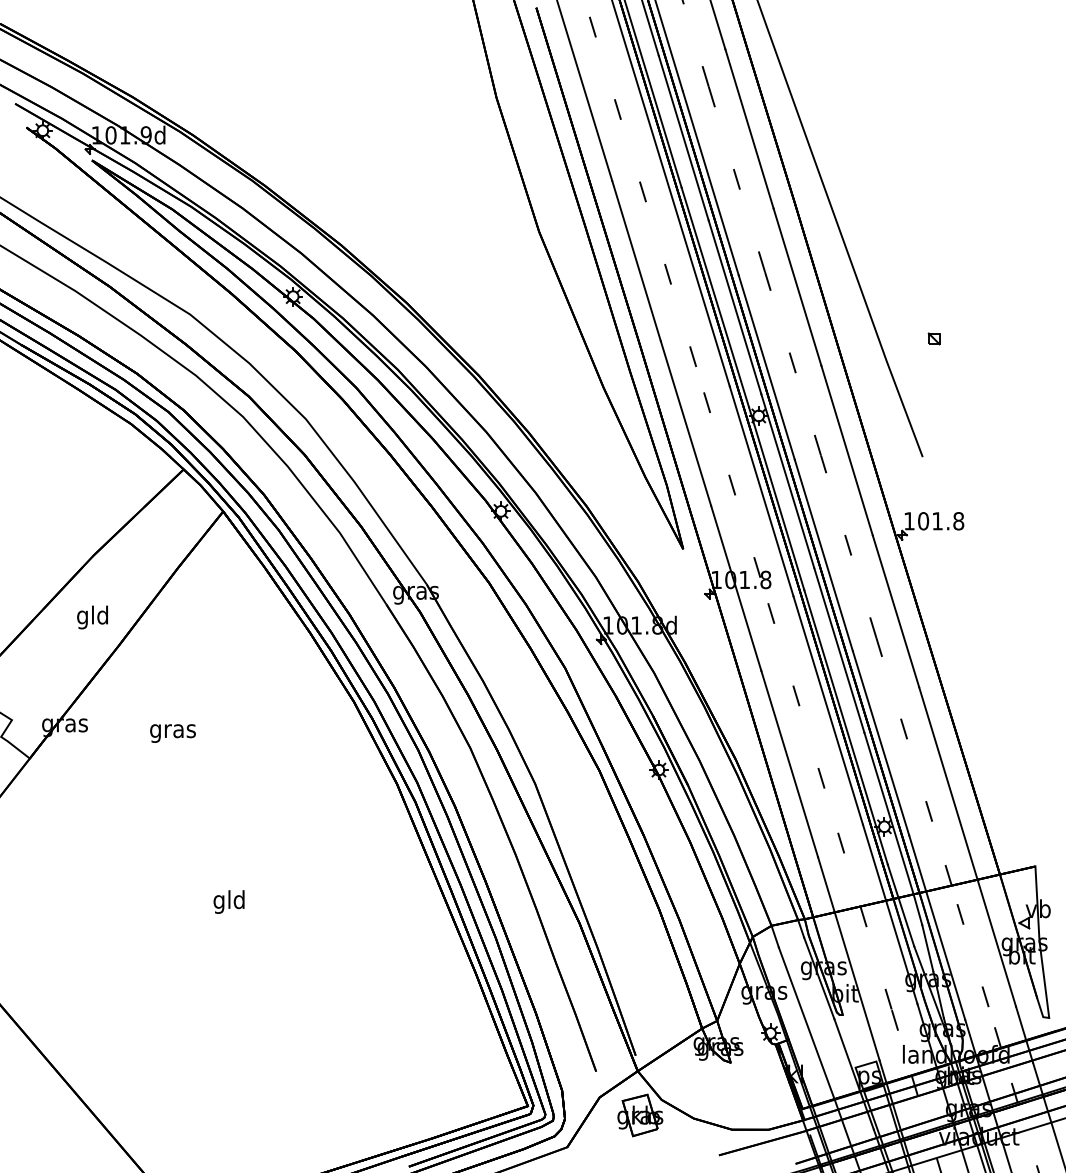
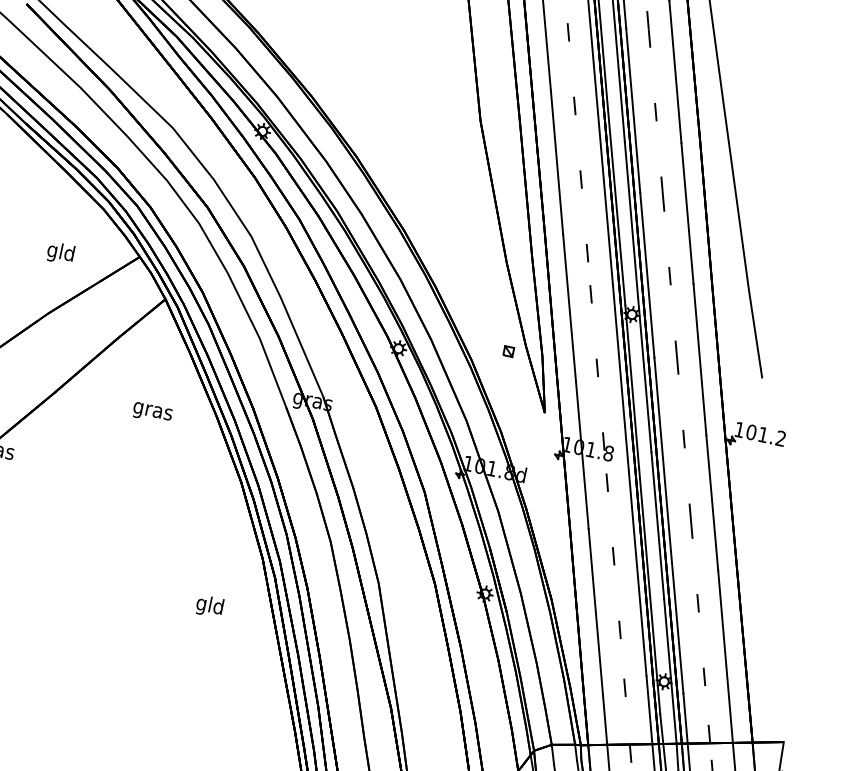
part: (933, 338) -> (508, 351), moved
text: (958, 521) -> (780, 438), 101.8 -> 101.2
text: (92, 617) -> (60, 253), moved
text: (172, 733) -> (152, 413), moved
text: (228, 901) -> (209, 605), moved

